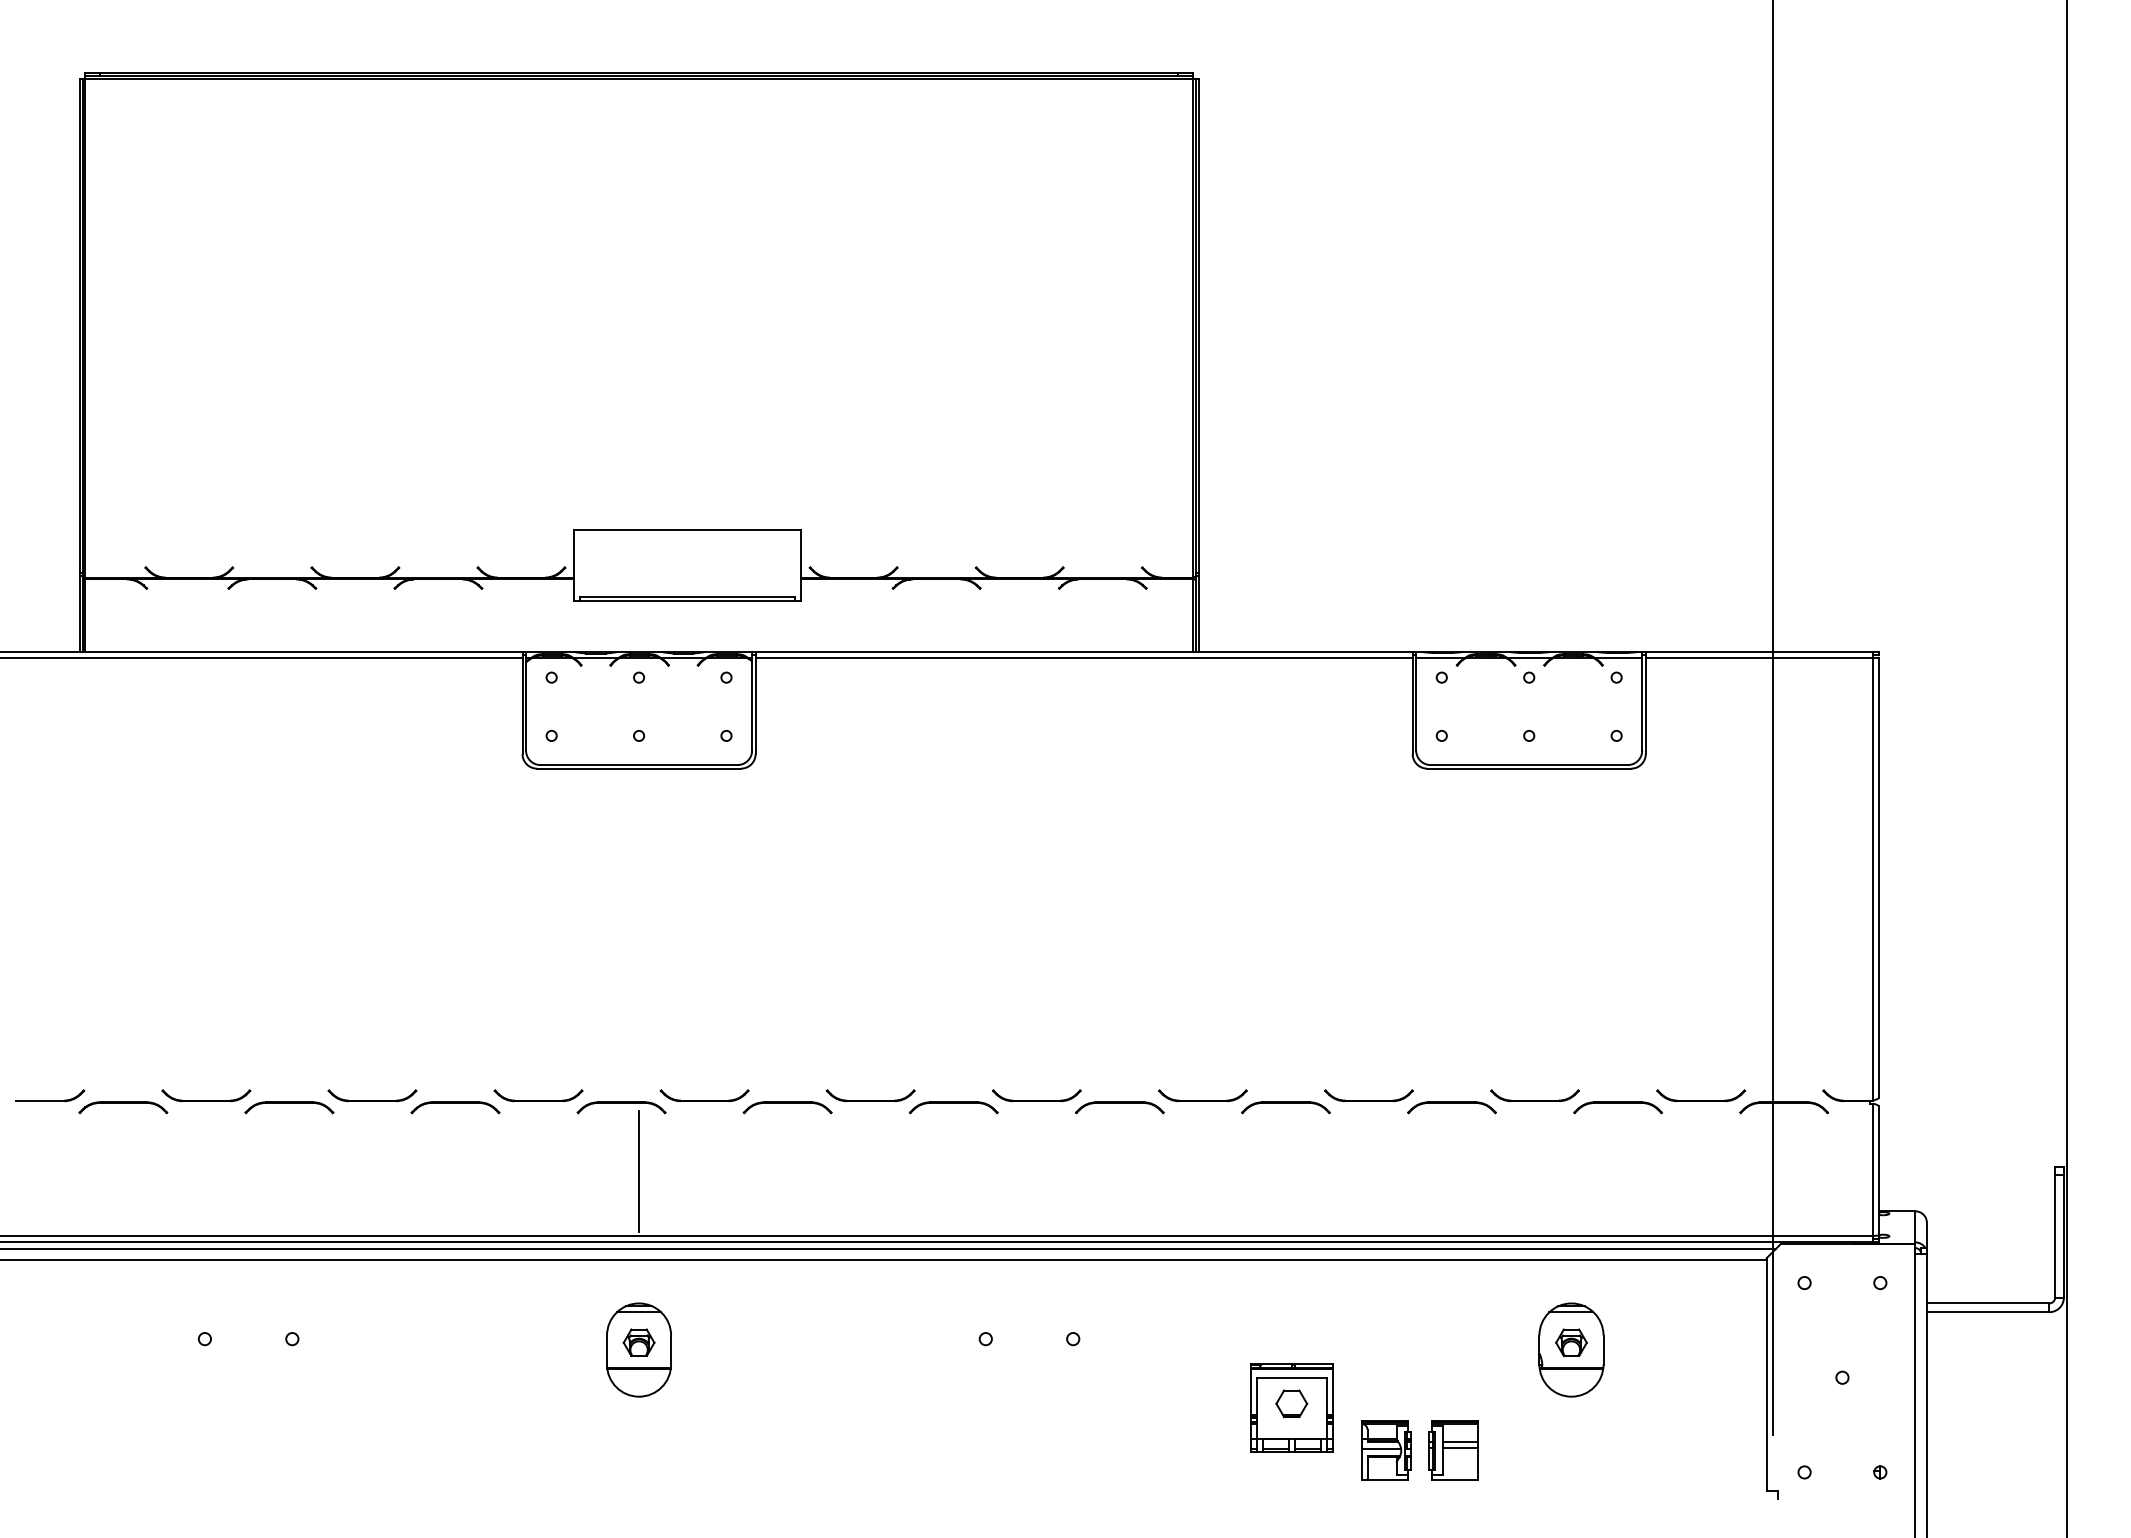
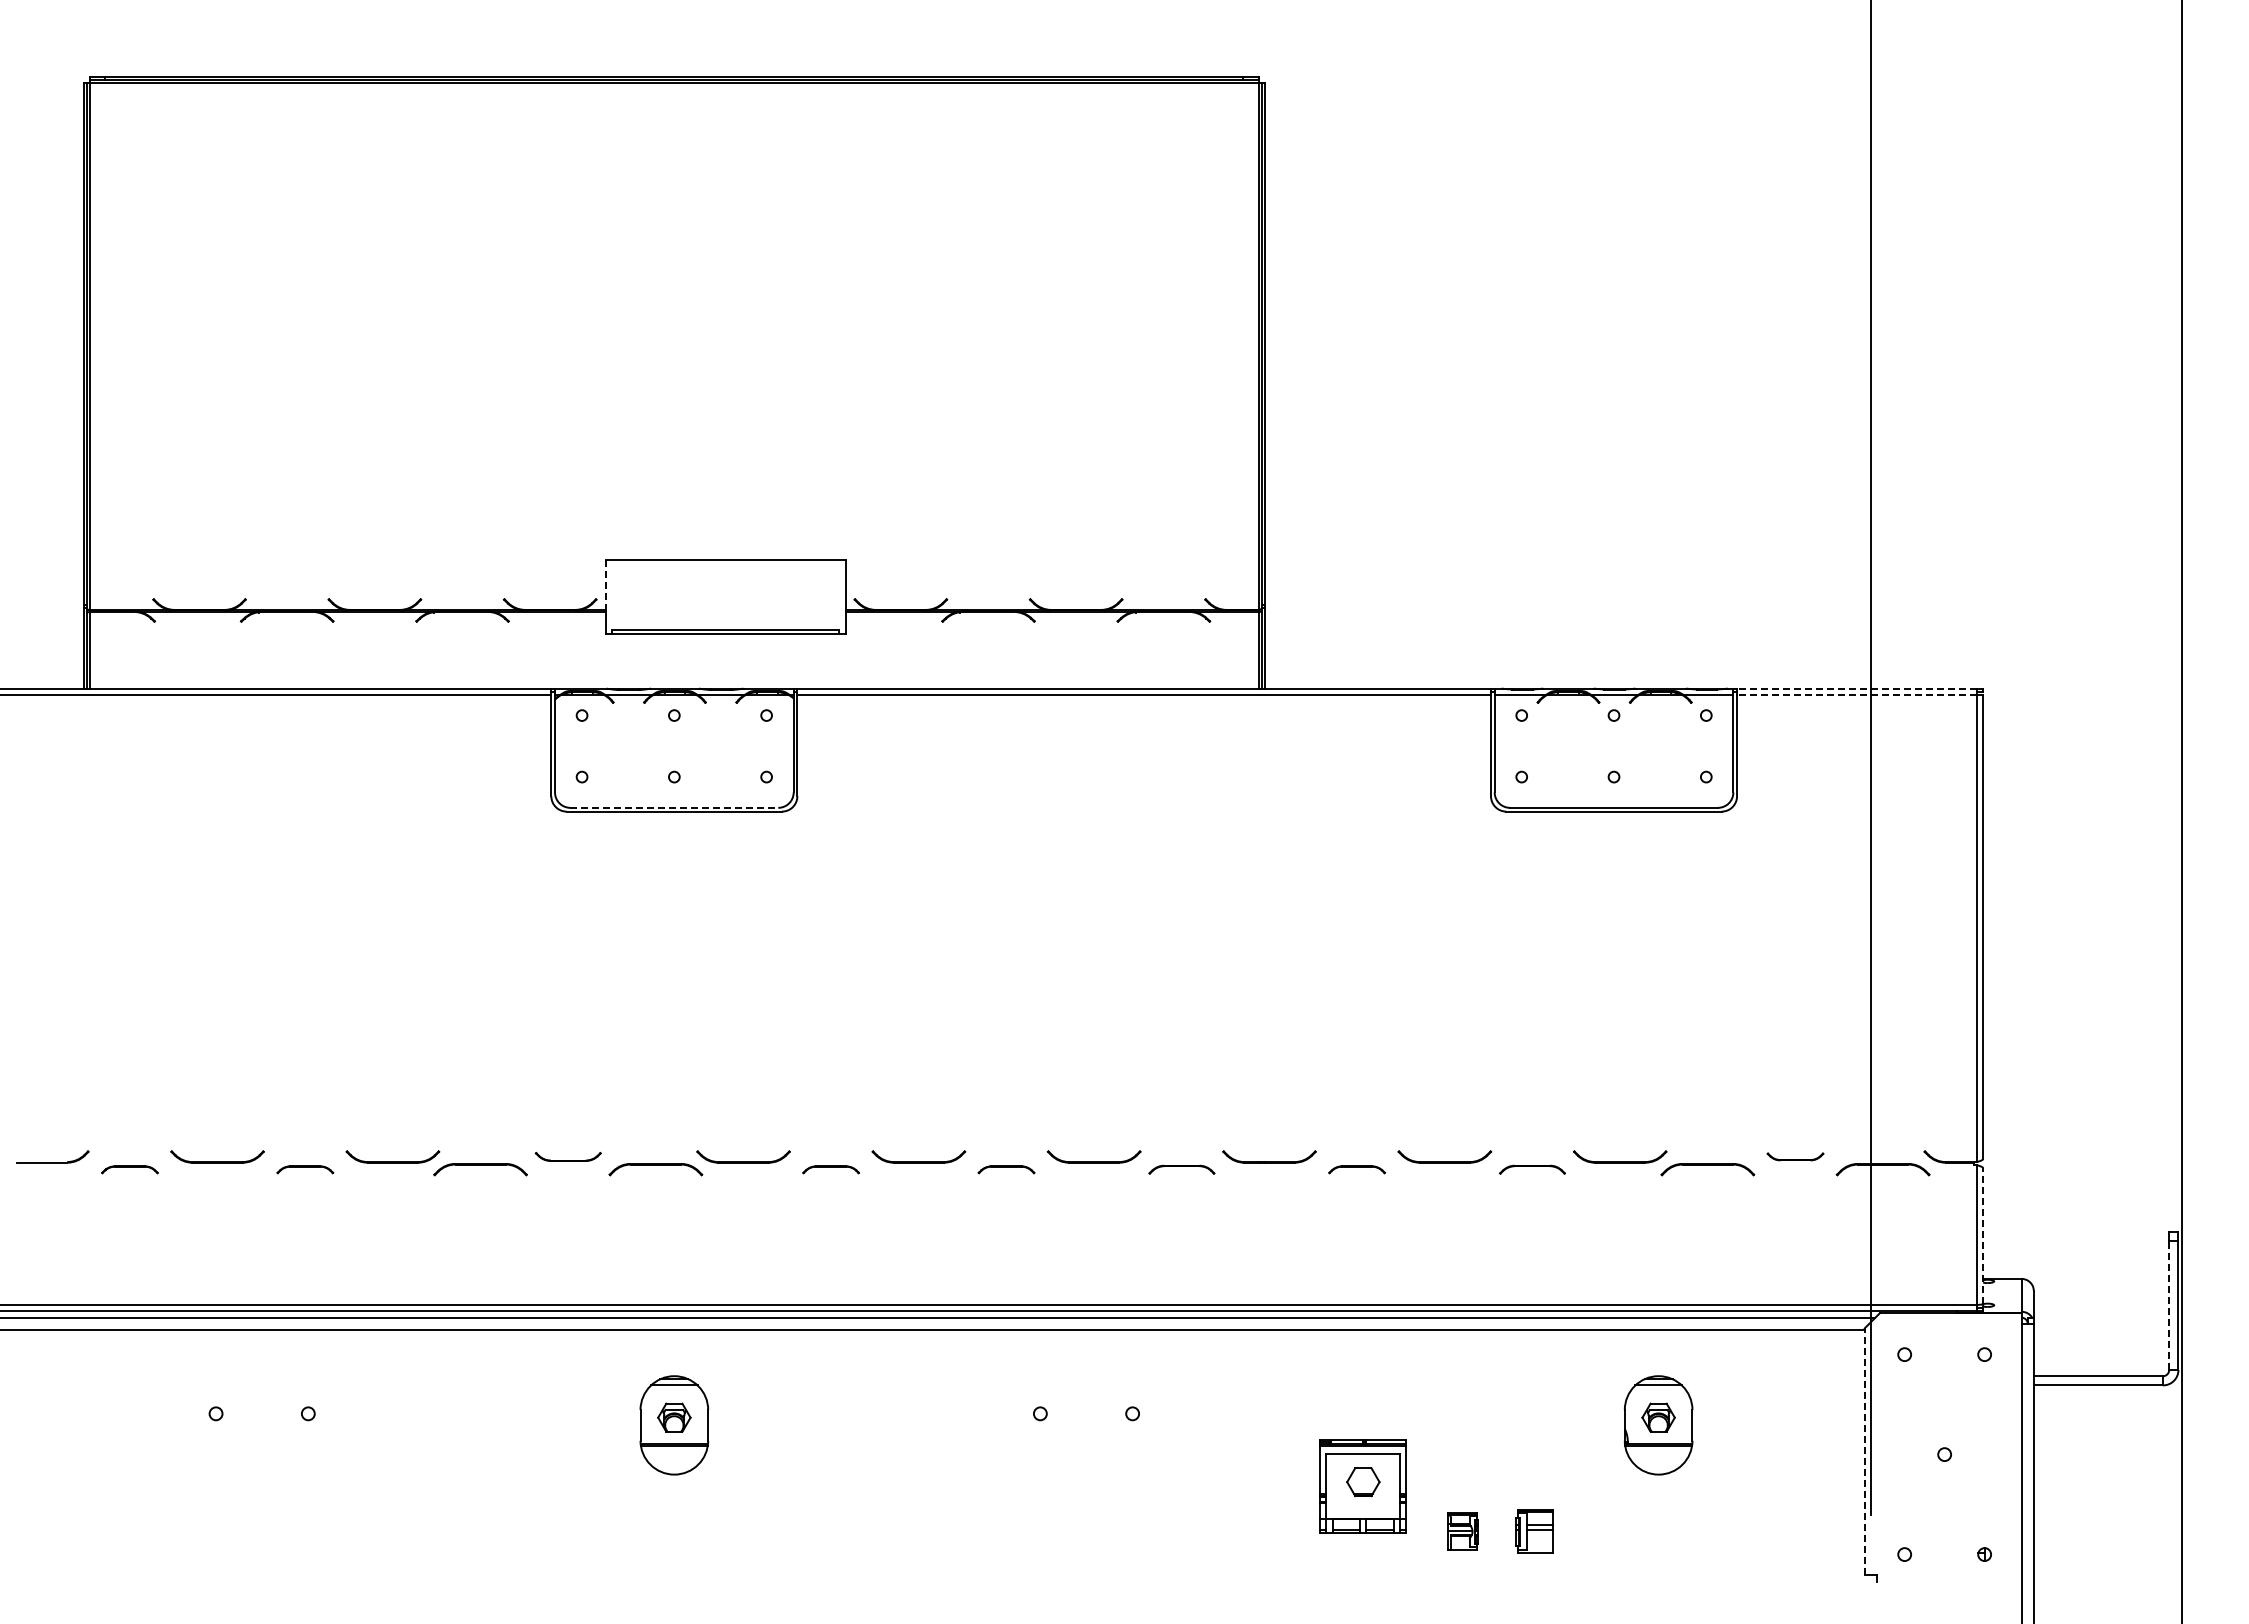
line: (573, 554) -> (605, 585), solid -> dashed
line: (1759, 652) -> (1857, 688), solid -> dashed
line: (1759, 657) -> (1857, 694), solid -> dashed
line: (639, 764) -> (674, 807), solid -> dashed
part: (538, 1095) -> (568, 1156), size x0.7
part: (1701, 1095) -> (1795, 1156), size x0.6
part: (122, 1107) -> (129, 1169), size x0.6
part: (289, 1107) -> (305, 1169), size x0.6
part: (786, 1107) -> (830, 1169), size x0.6
part: (953, 1107) -> (1006, 1169), size x0.6
part: (1119, 1107) -> (1181, 1169), size x0.7
part: (1285, 1107) -> (1356, 1169), size x0.6
part: (1451, 1107) -> (1532, 1169), size x0.7
line: (1879, 1171) -> (1983, 1236), solid -> dashed
line: (639, 1172) -> (674, 1237), removed
line: (2055, 1236) -> (2169, 1305), solid -> dashed
line: (1766, 1373) -> (1864, 1450), solid -> dashed
part: (1385, 1450) -> (1462, 1531), size x0.6
part: (1453, 1450) -> (1534, 1531), size x0.7

